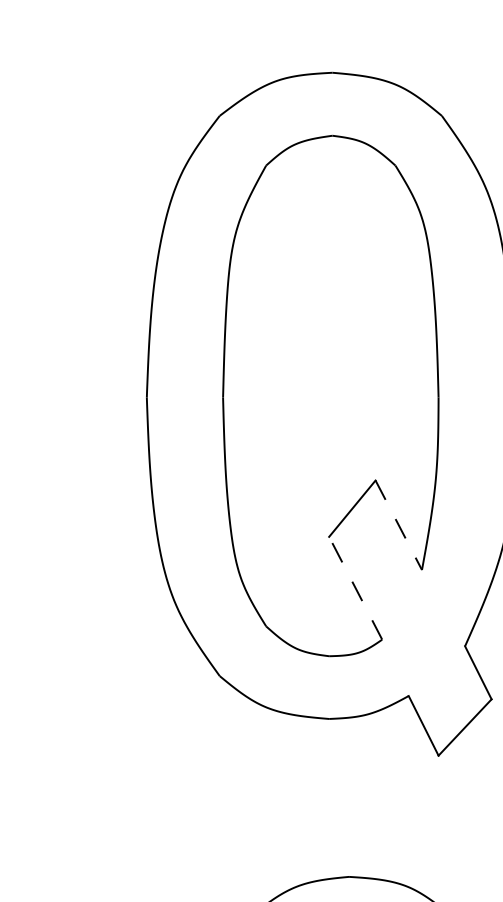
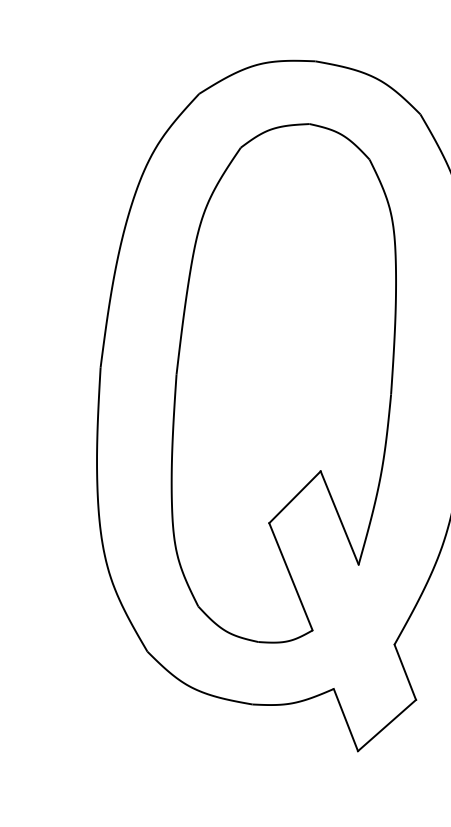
line: (399, 525) -> (340, 518), dashed -> solid
line: (355, 588) -> (290, 576), dashed -> solid

